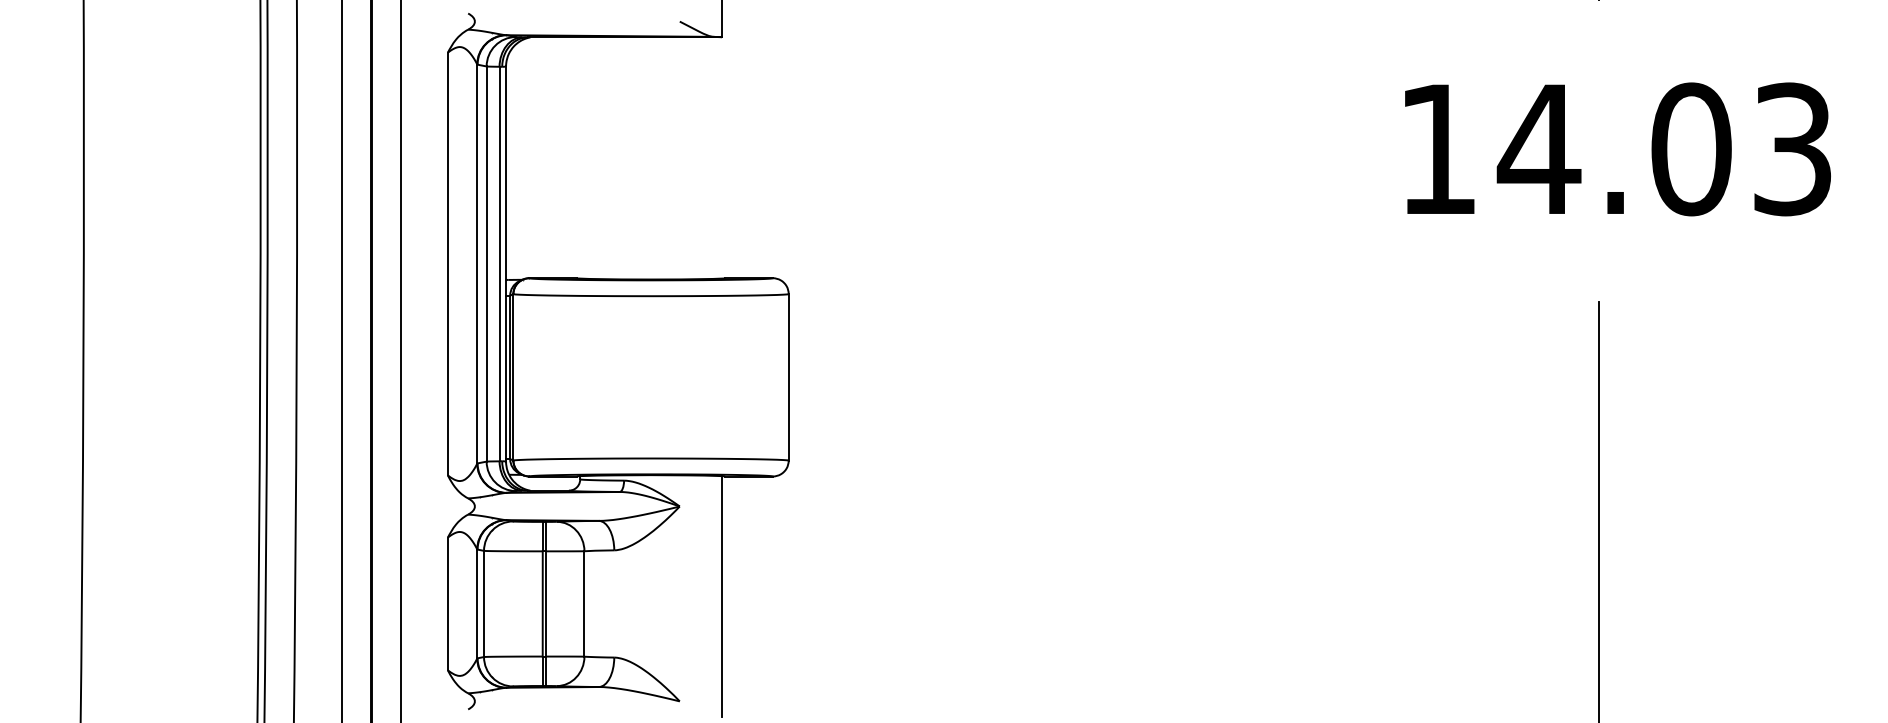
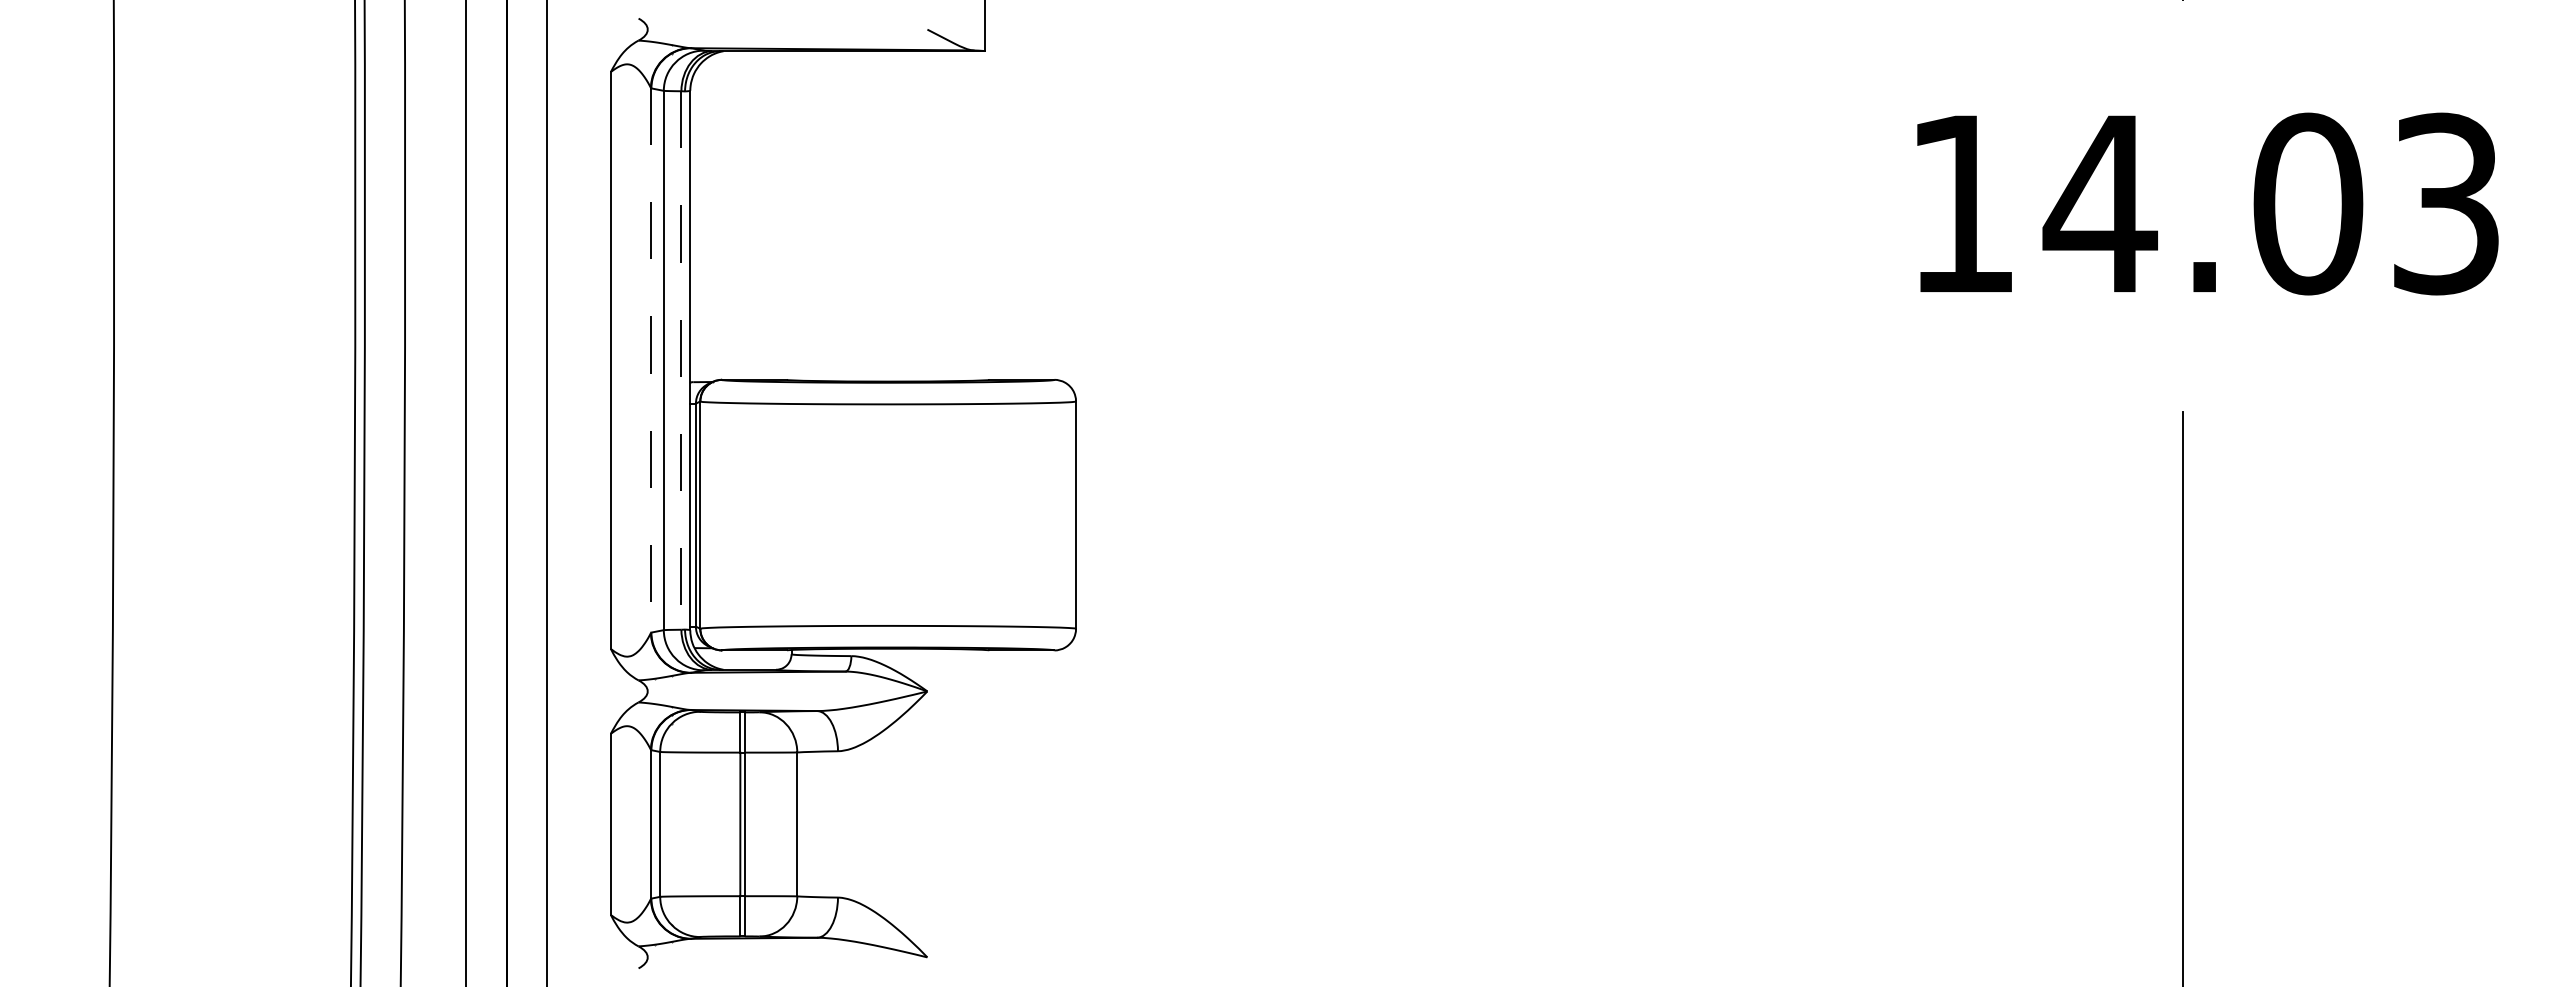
line: (476, 264) -> (650, 361), solid -> dashed
line: (499, 264) -> (681, 361), solid -> dashed
line: (721, 596) -> (984, 814), removed

